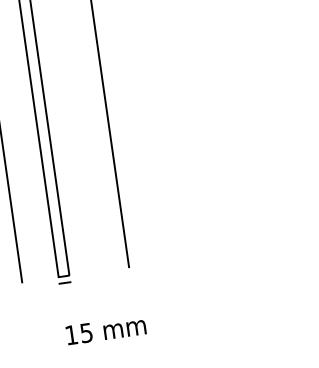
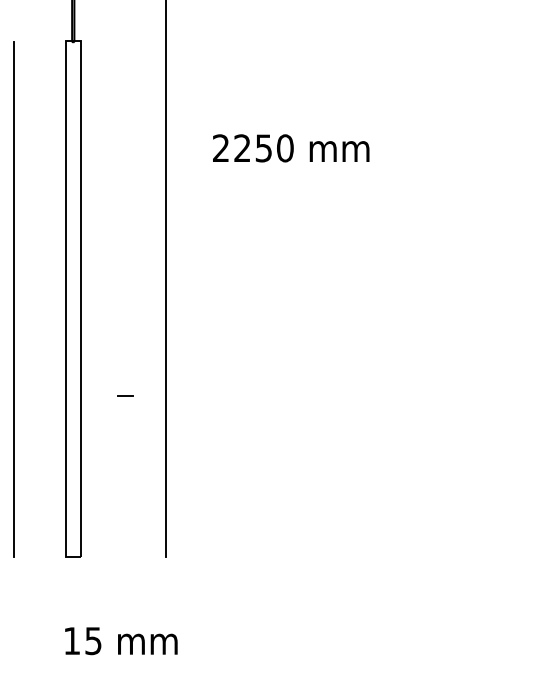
line: (65, 282) -> (125, 395), moved

